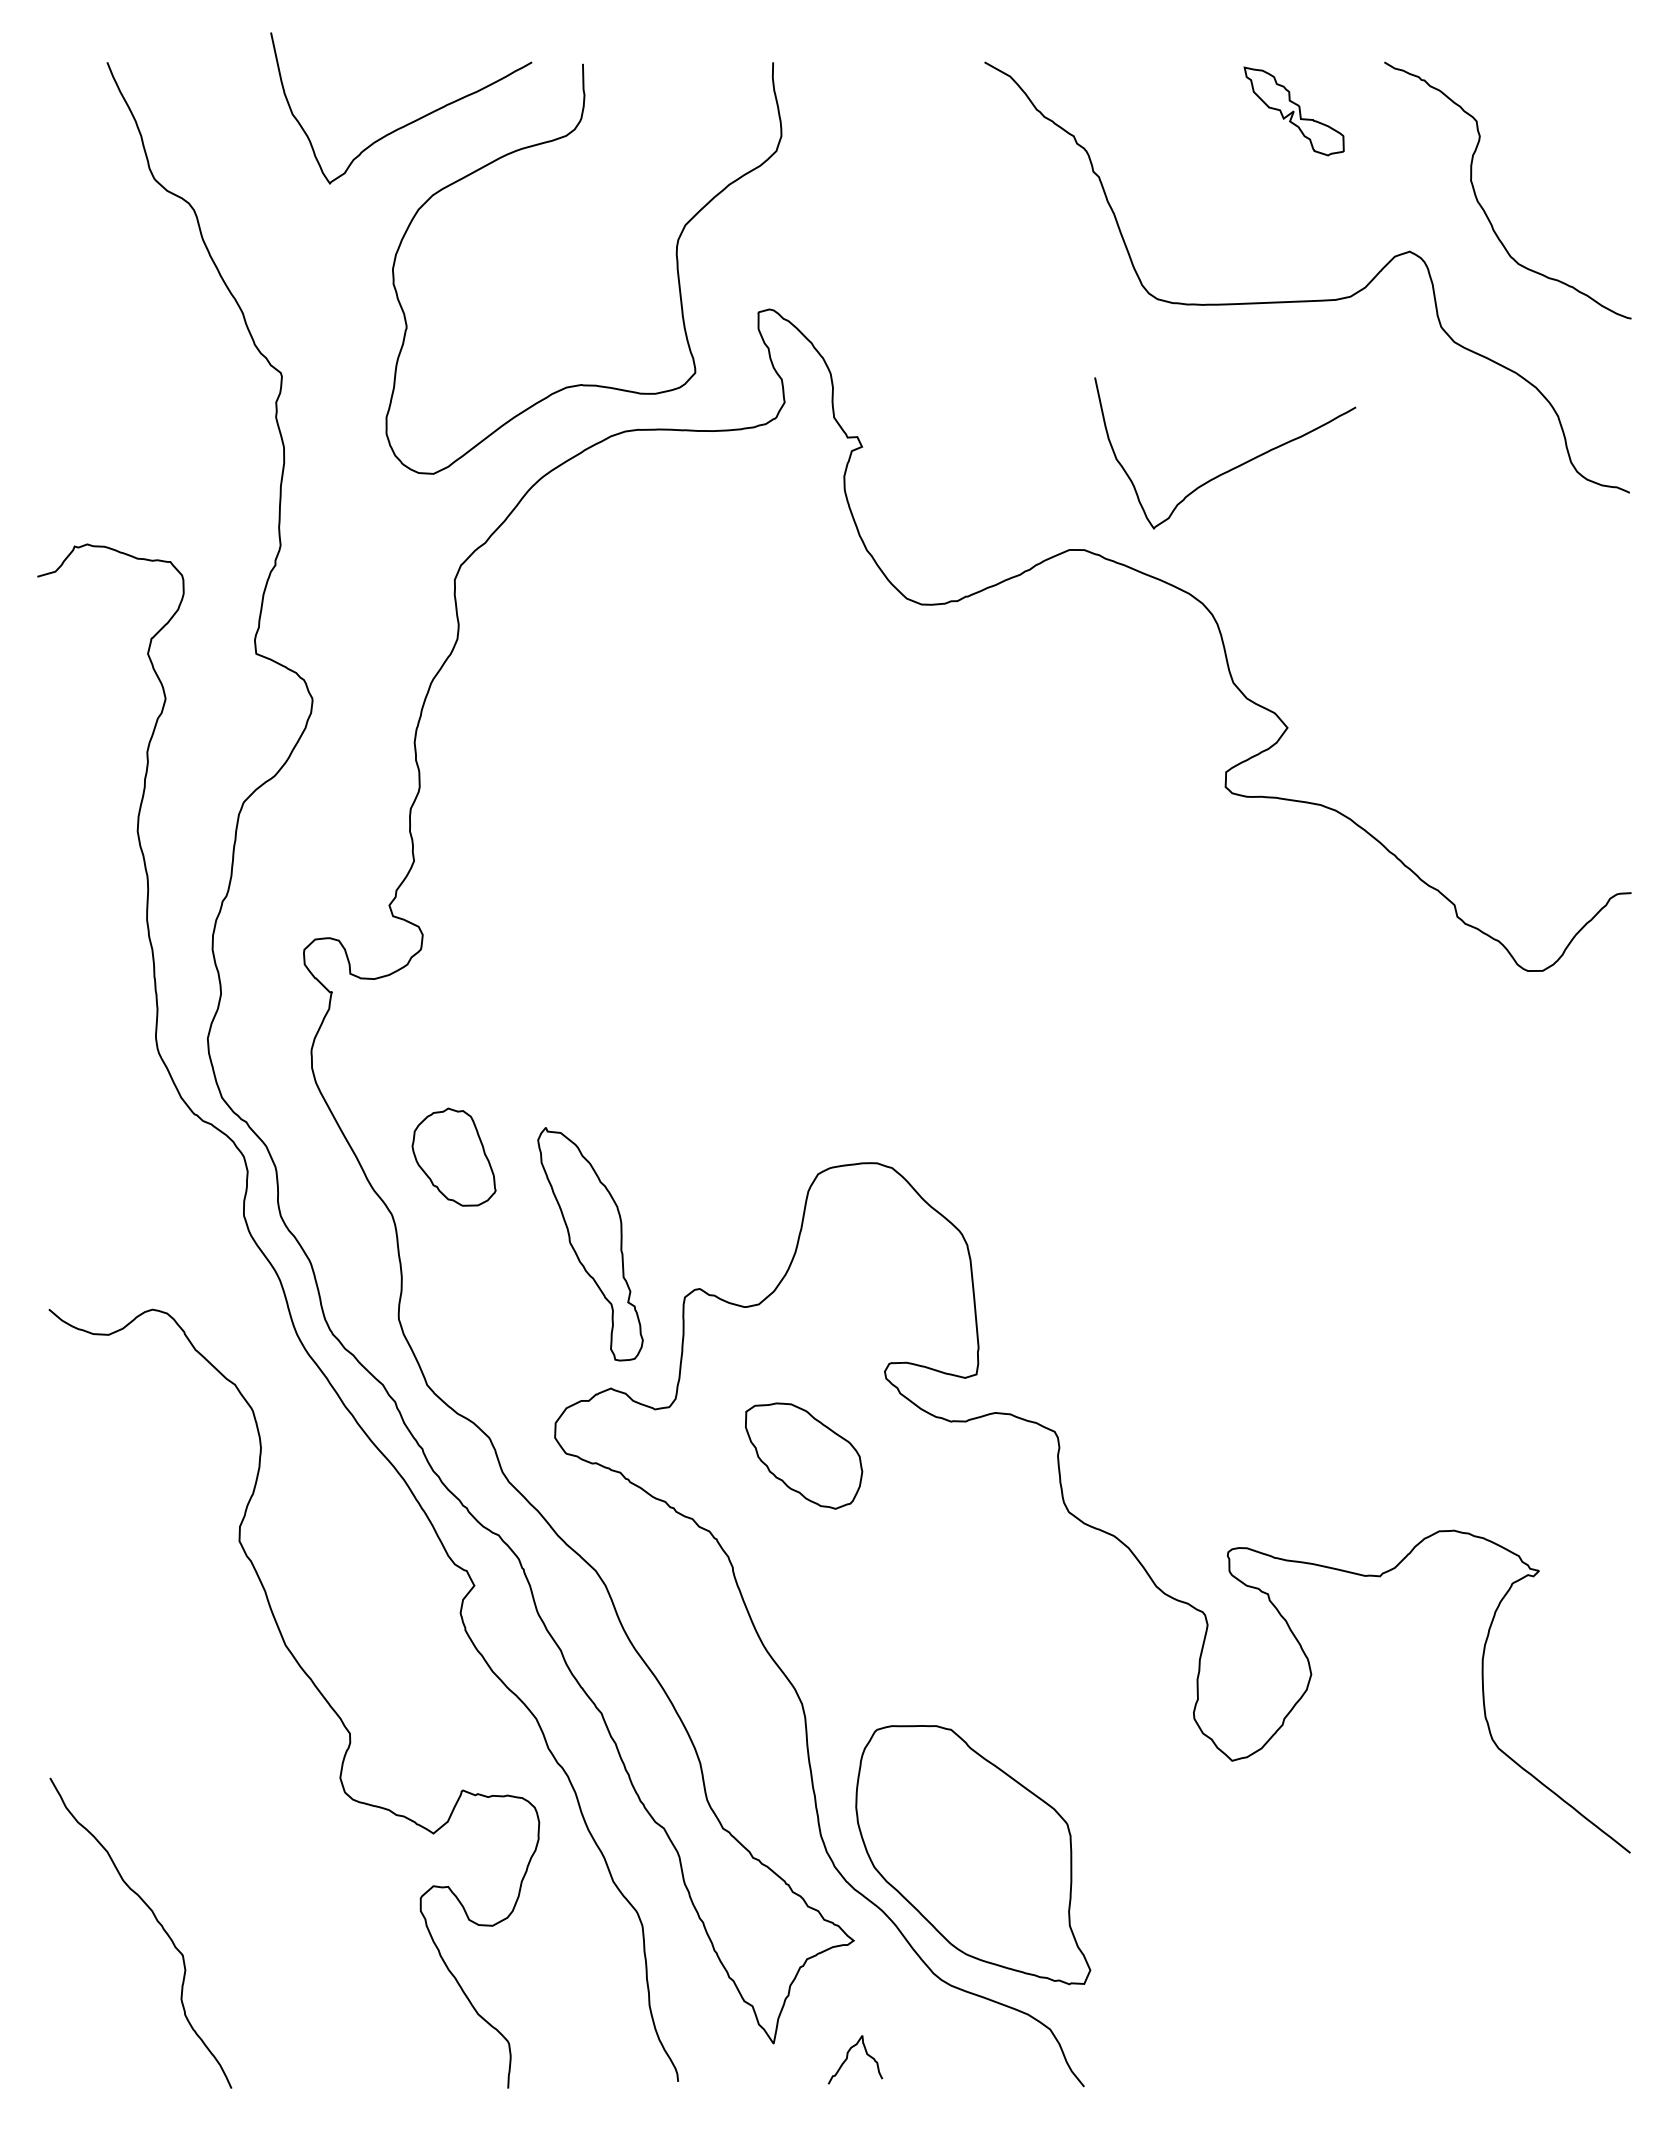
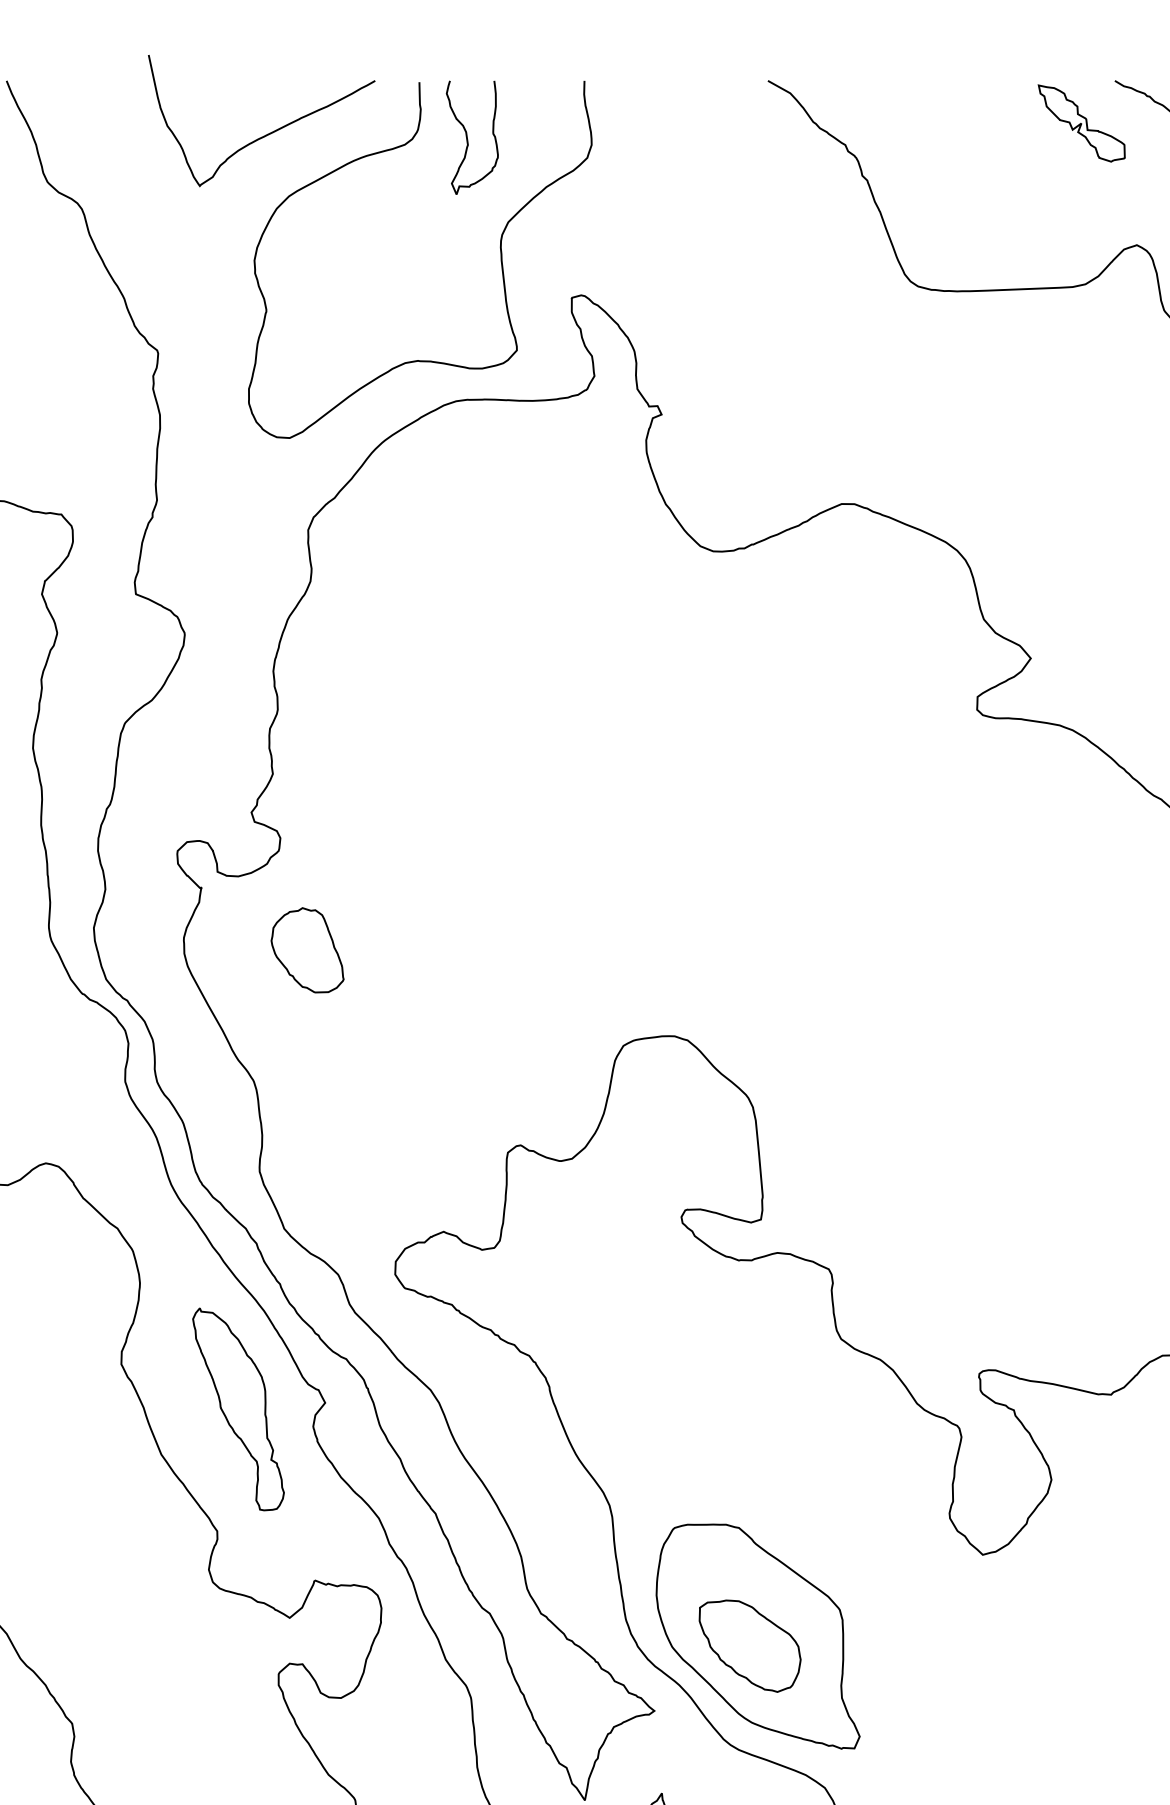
part: (1293, 111) -> (1081, 123), moved
curve: (638, 127) -> (467, 137), added
curve: (1233, 467) -> (983, 432), removed
part: (453, 1156) -> (307, 949), moved
part: (590, 1244) -> (238, 1409), moved
part: (804, 1455) -> (750, 1645), moved

